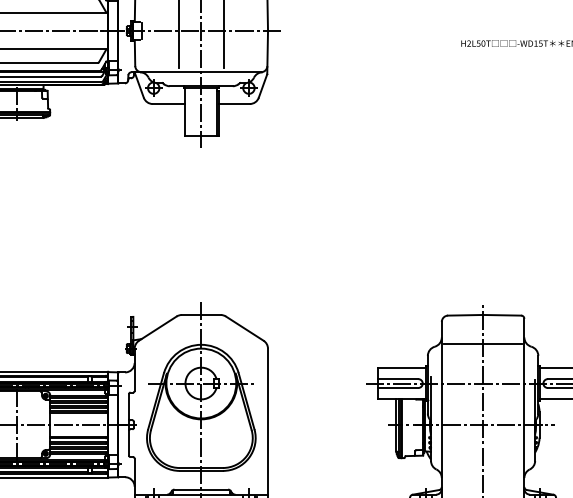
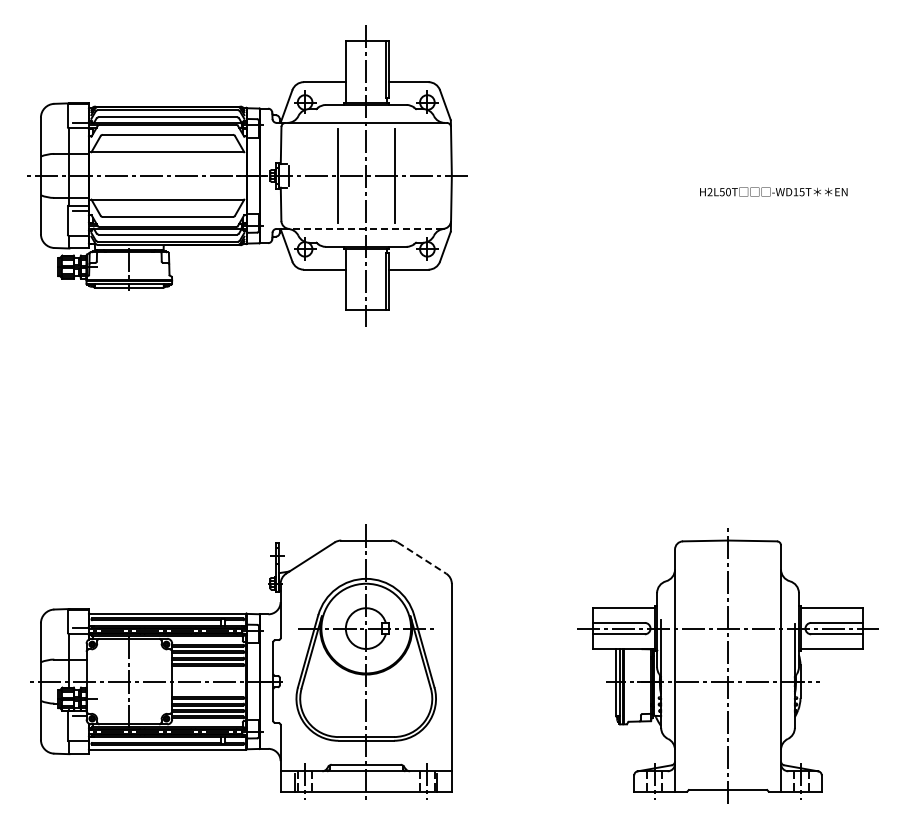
line: (197, 71) -> (361, 228), solid -> dashed
line: (245, 328) -> (422, 558), solid -> dashed
line: (482, 343) -> (727, 577), removed

